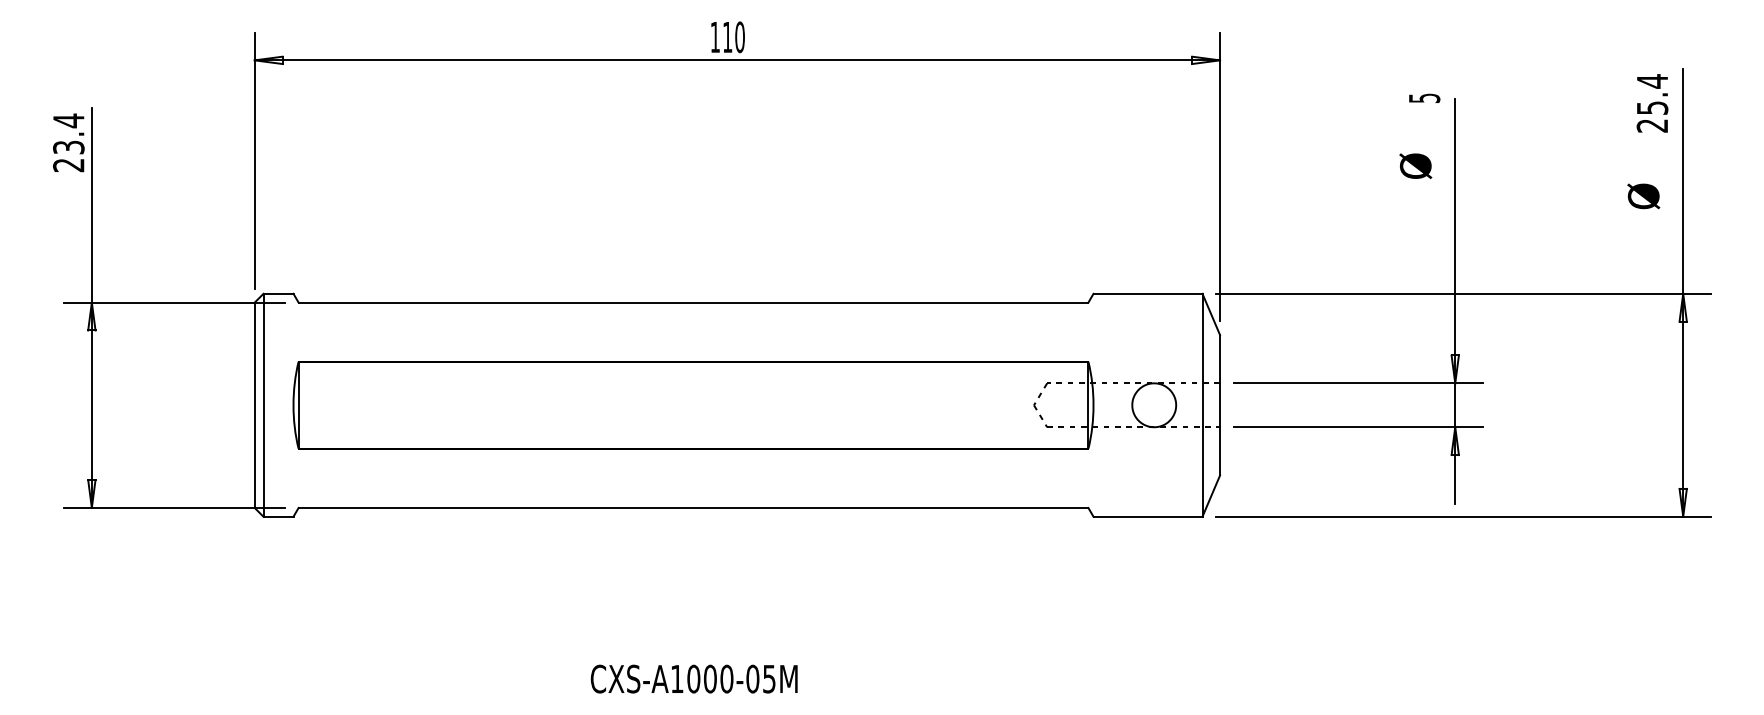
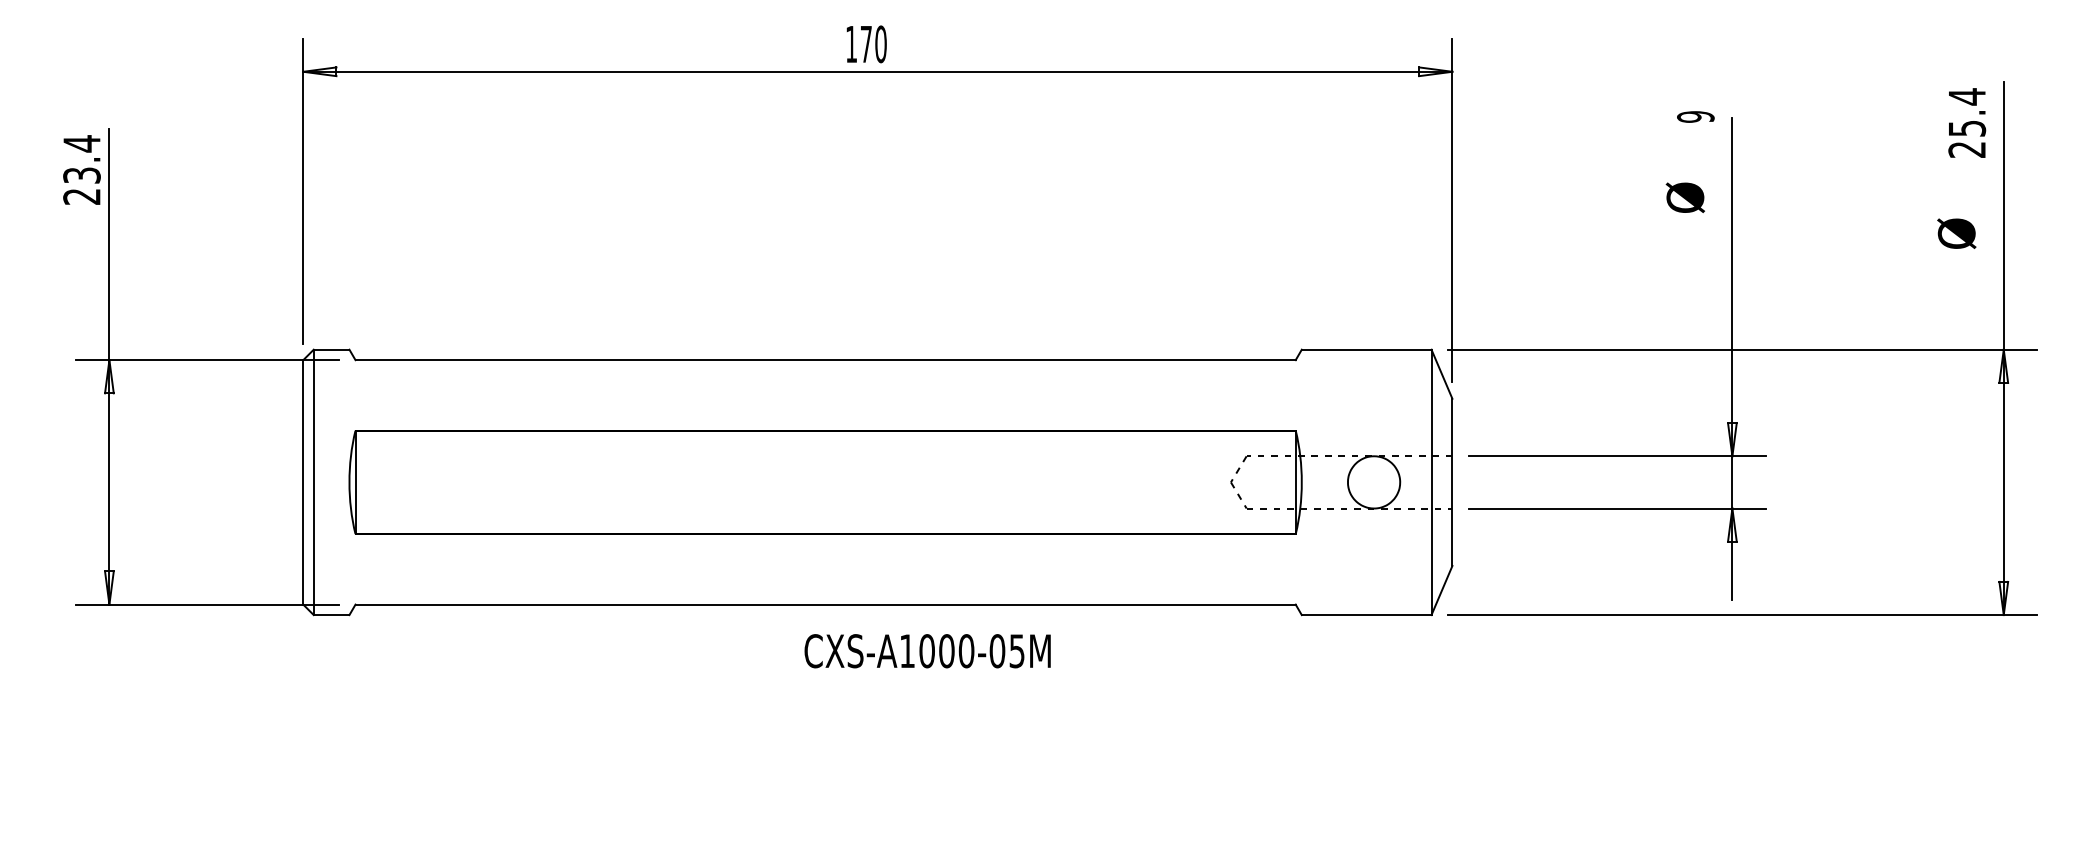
text: (727, 37) -> (866, 44), 110 -> 170
text: (1423, 98) -> (1694, 117), 5 -> 9
text: (693, 678) -> (926, 650), moved

